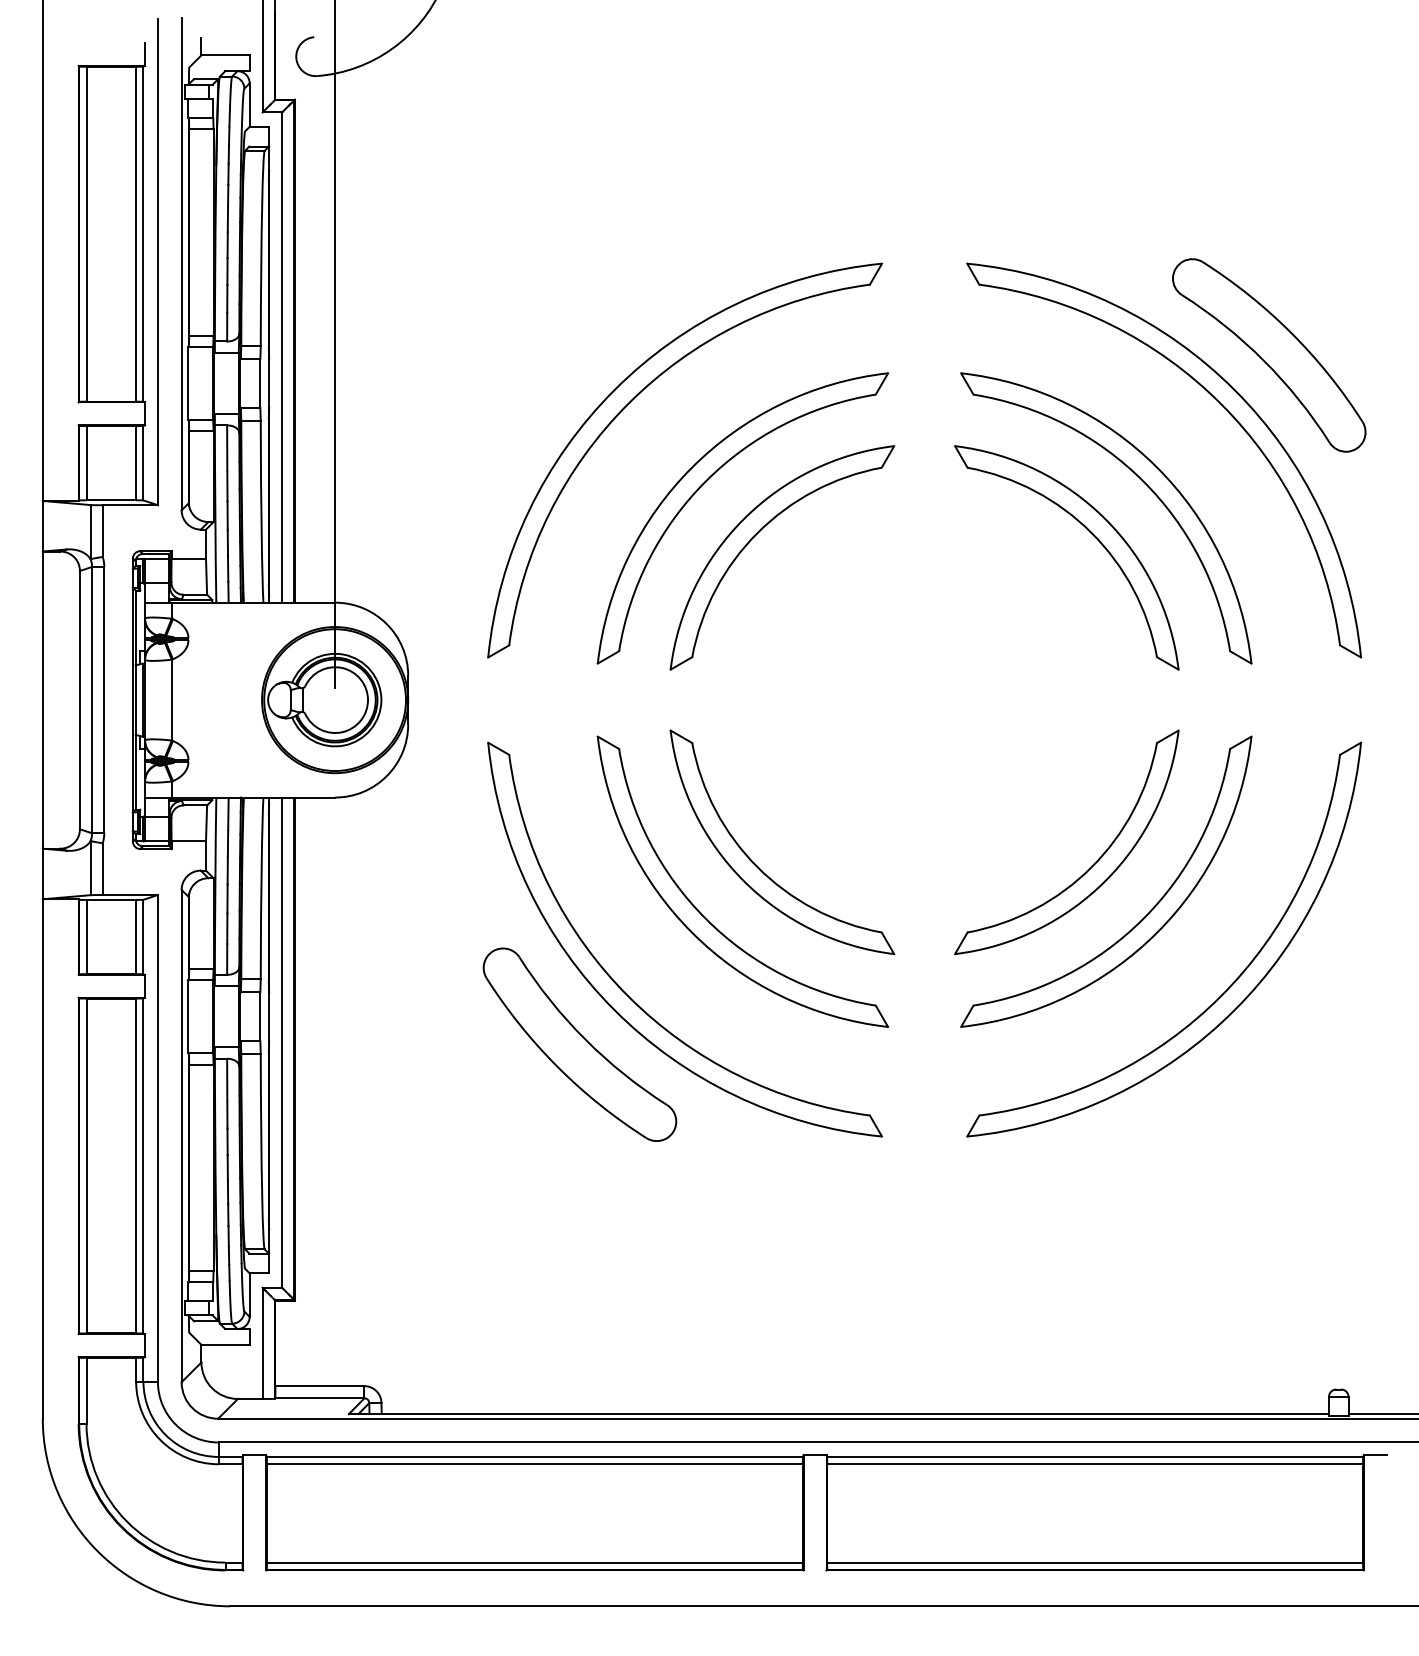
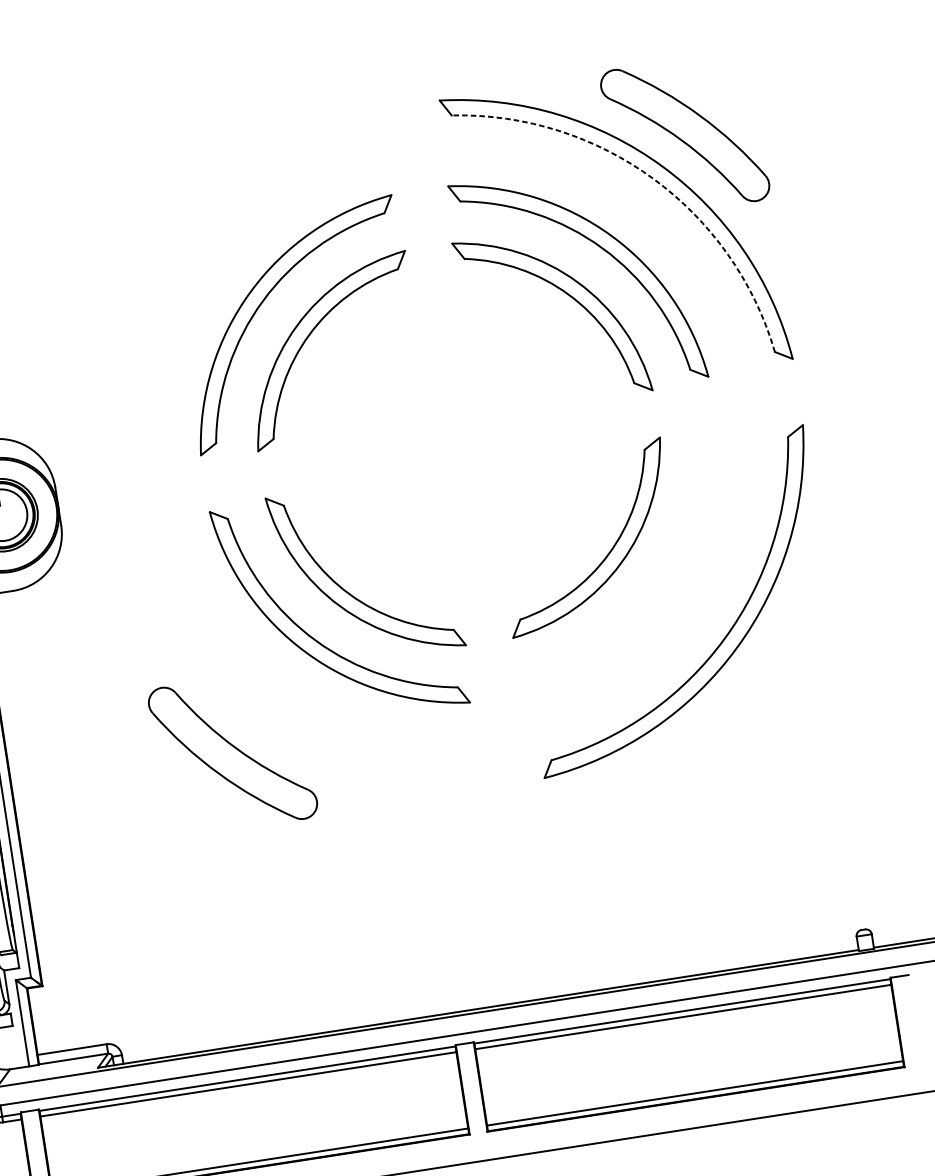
arc: (1220, 403) -> (653, 178), solid -> dashed
part: (629, 404) -> (194, 250), removed
part: (1143, 917) -> (655, 586), removed
part: (622, 988) -> (259, 704), removed

